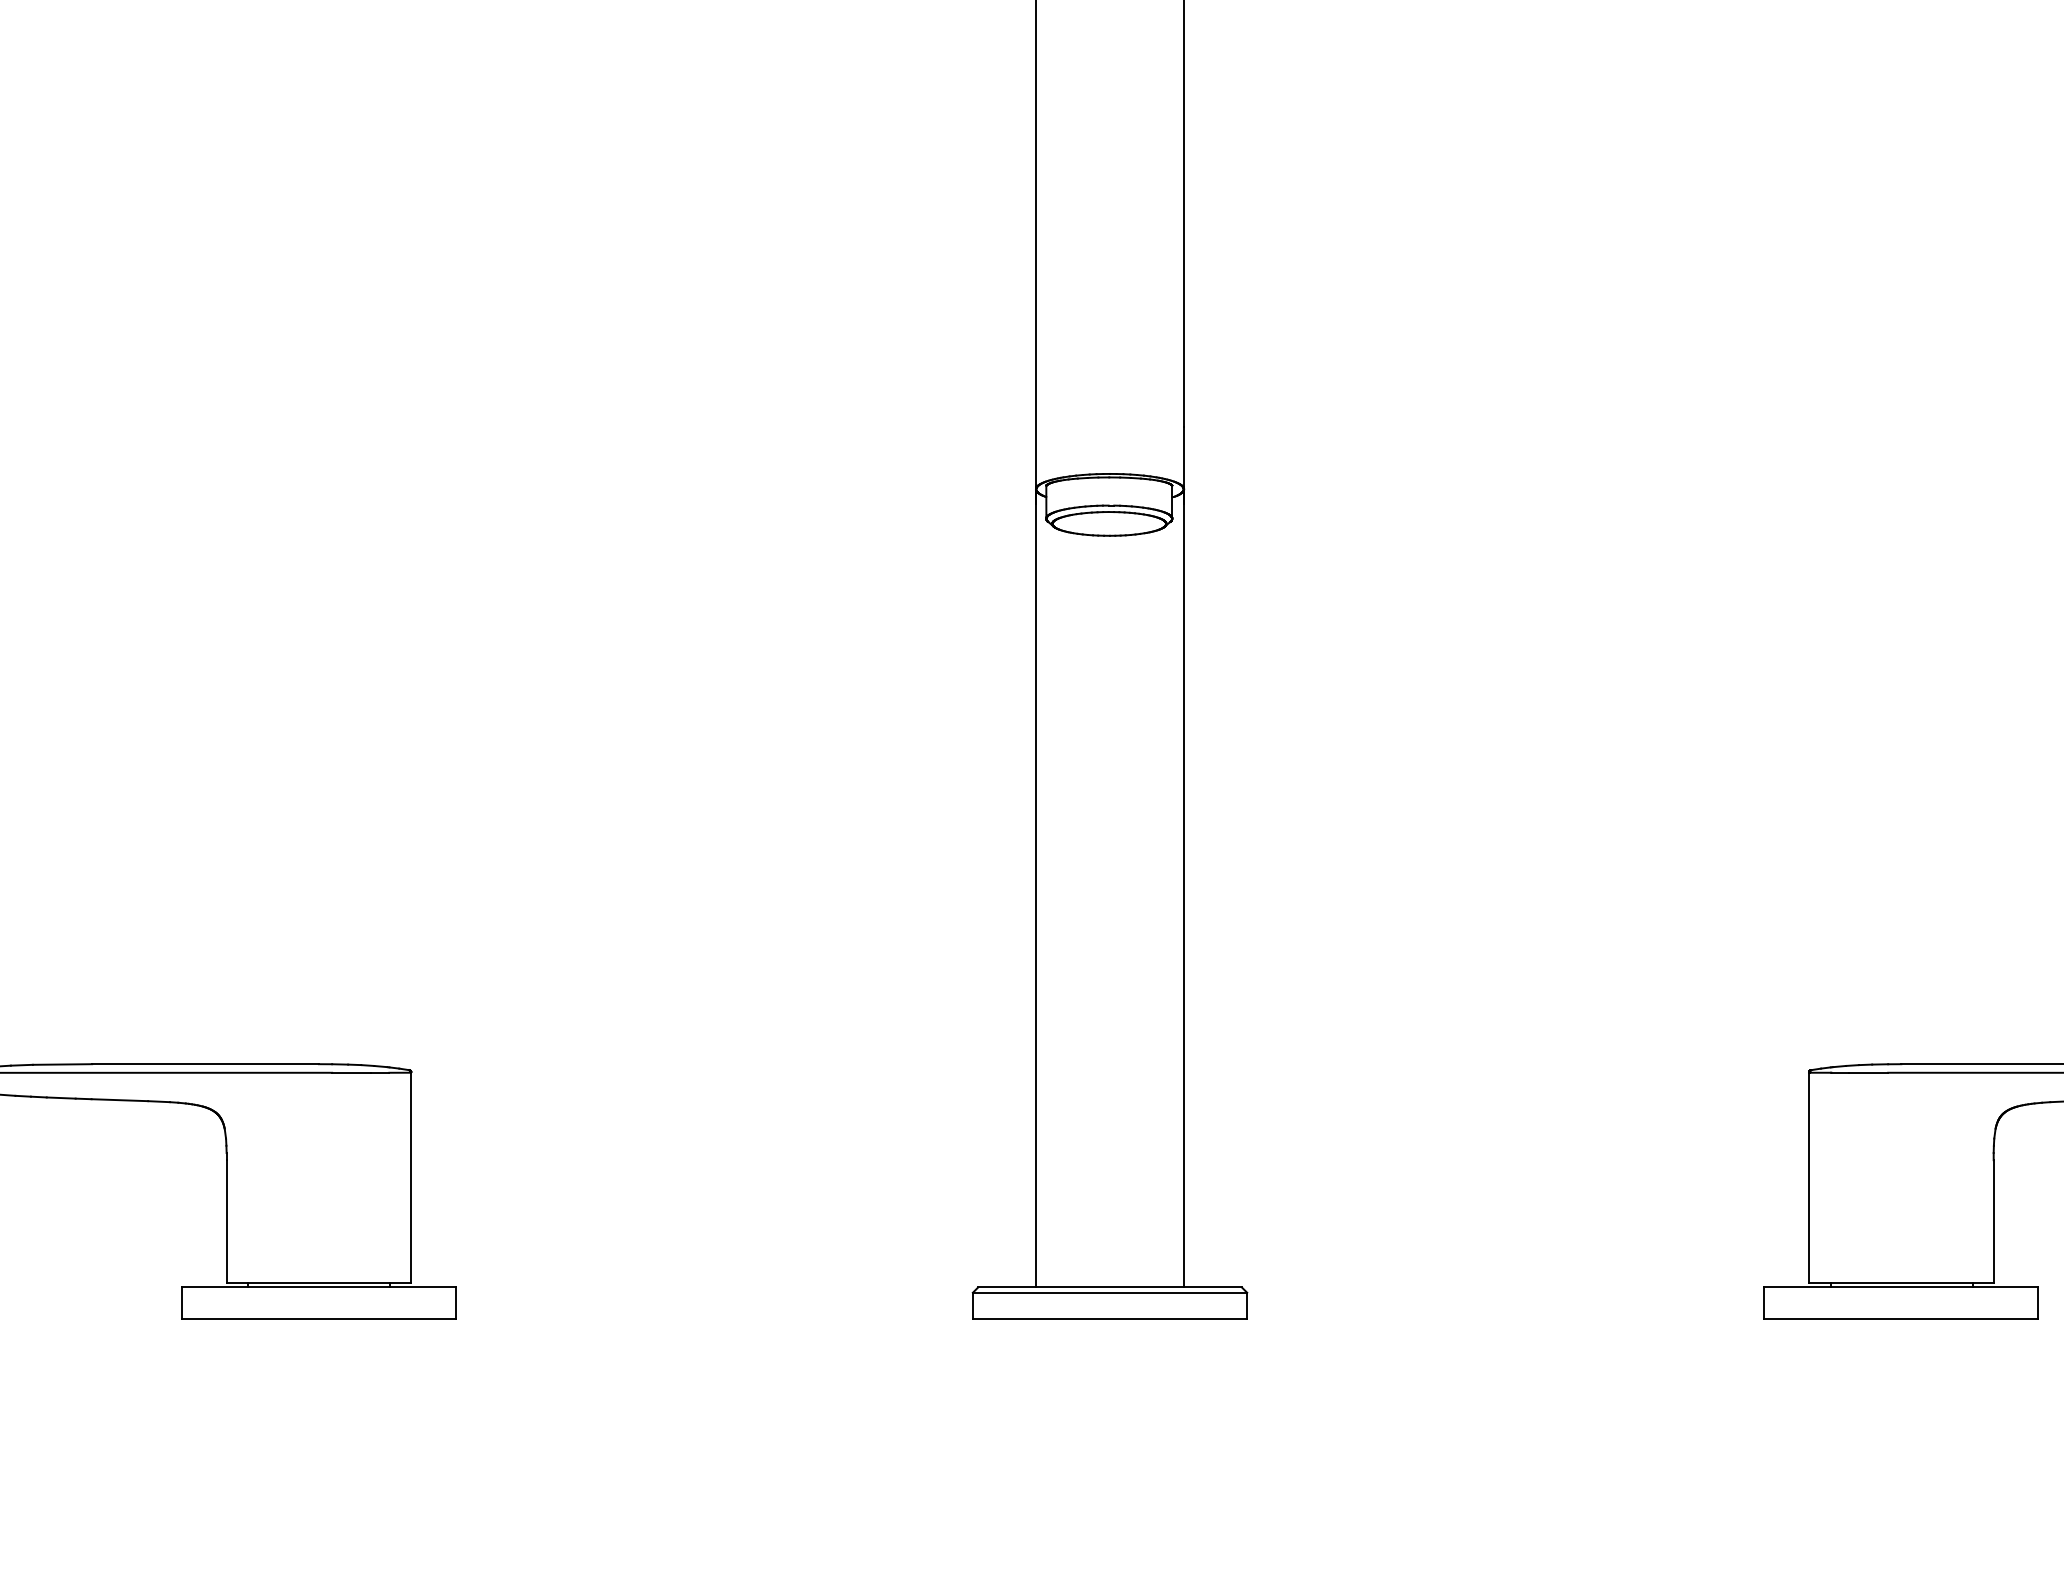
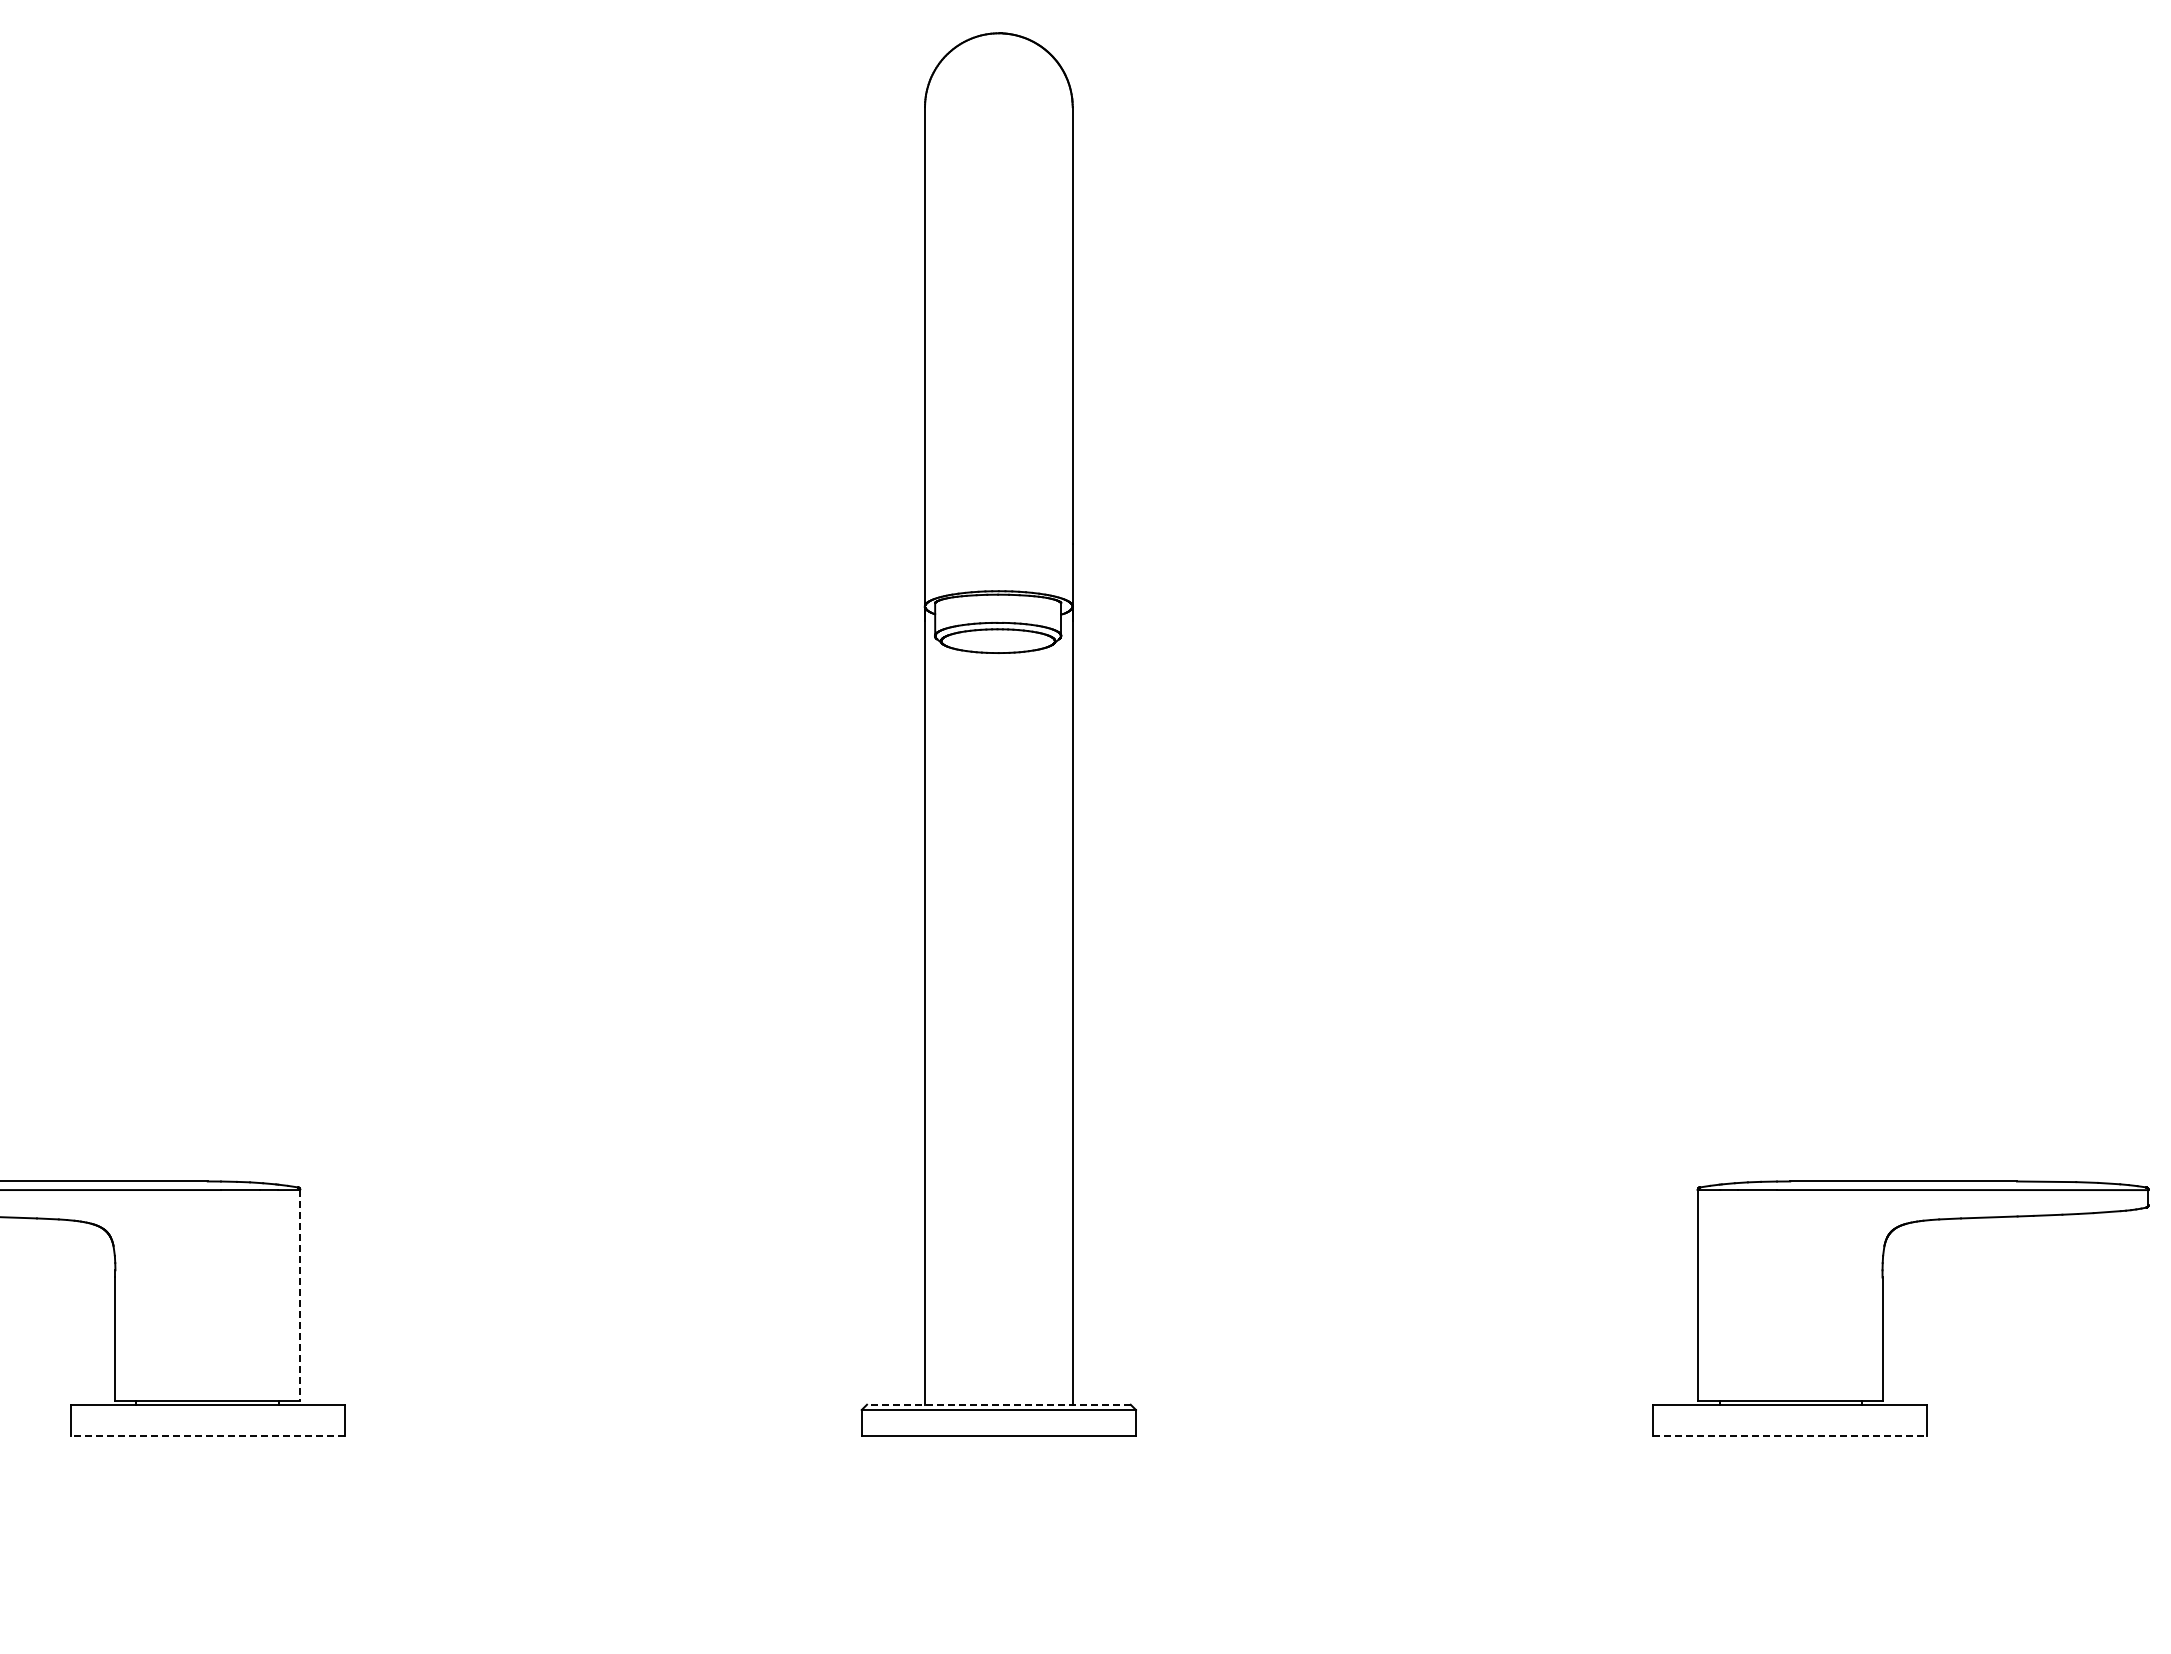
line: (411, 1178) -> (300, 1295), solid -> dashed
line: (1109, 1287) -> (998, 1404), solid -> dashed
line: (318, 1319) -> (207, 1436), solid -> dashed
line: (1901, 1319) -> (1790, 1436), solid -> dashed

